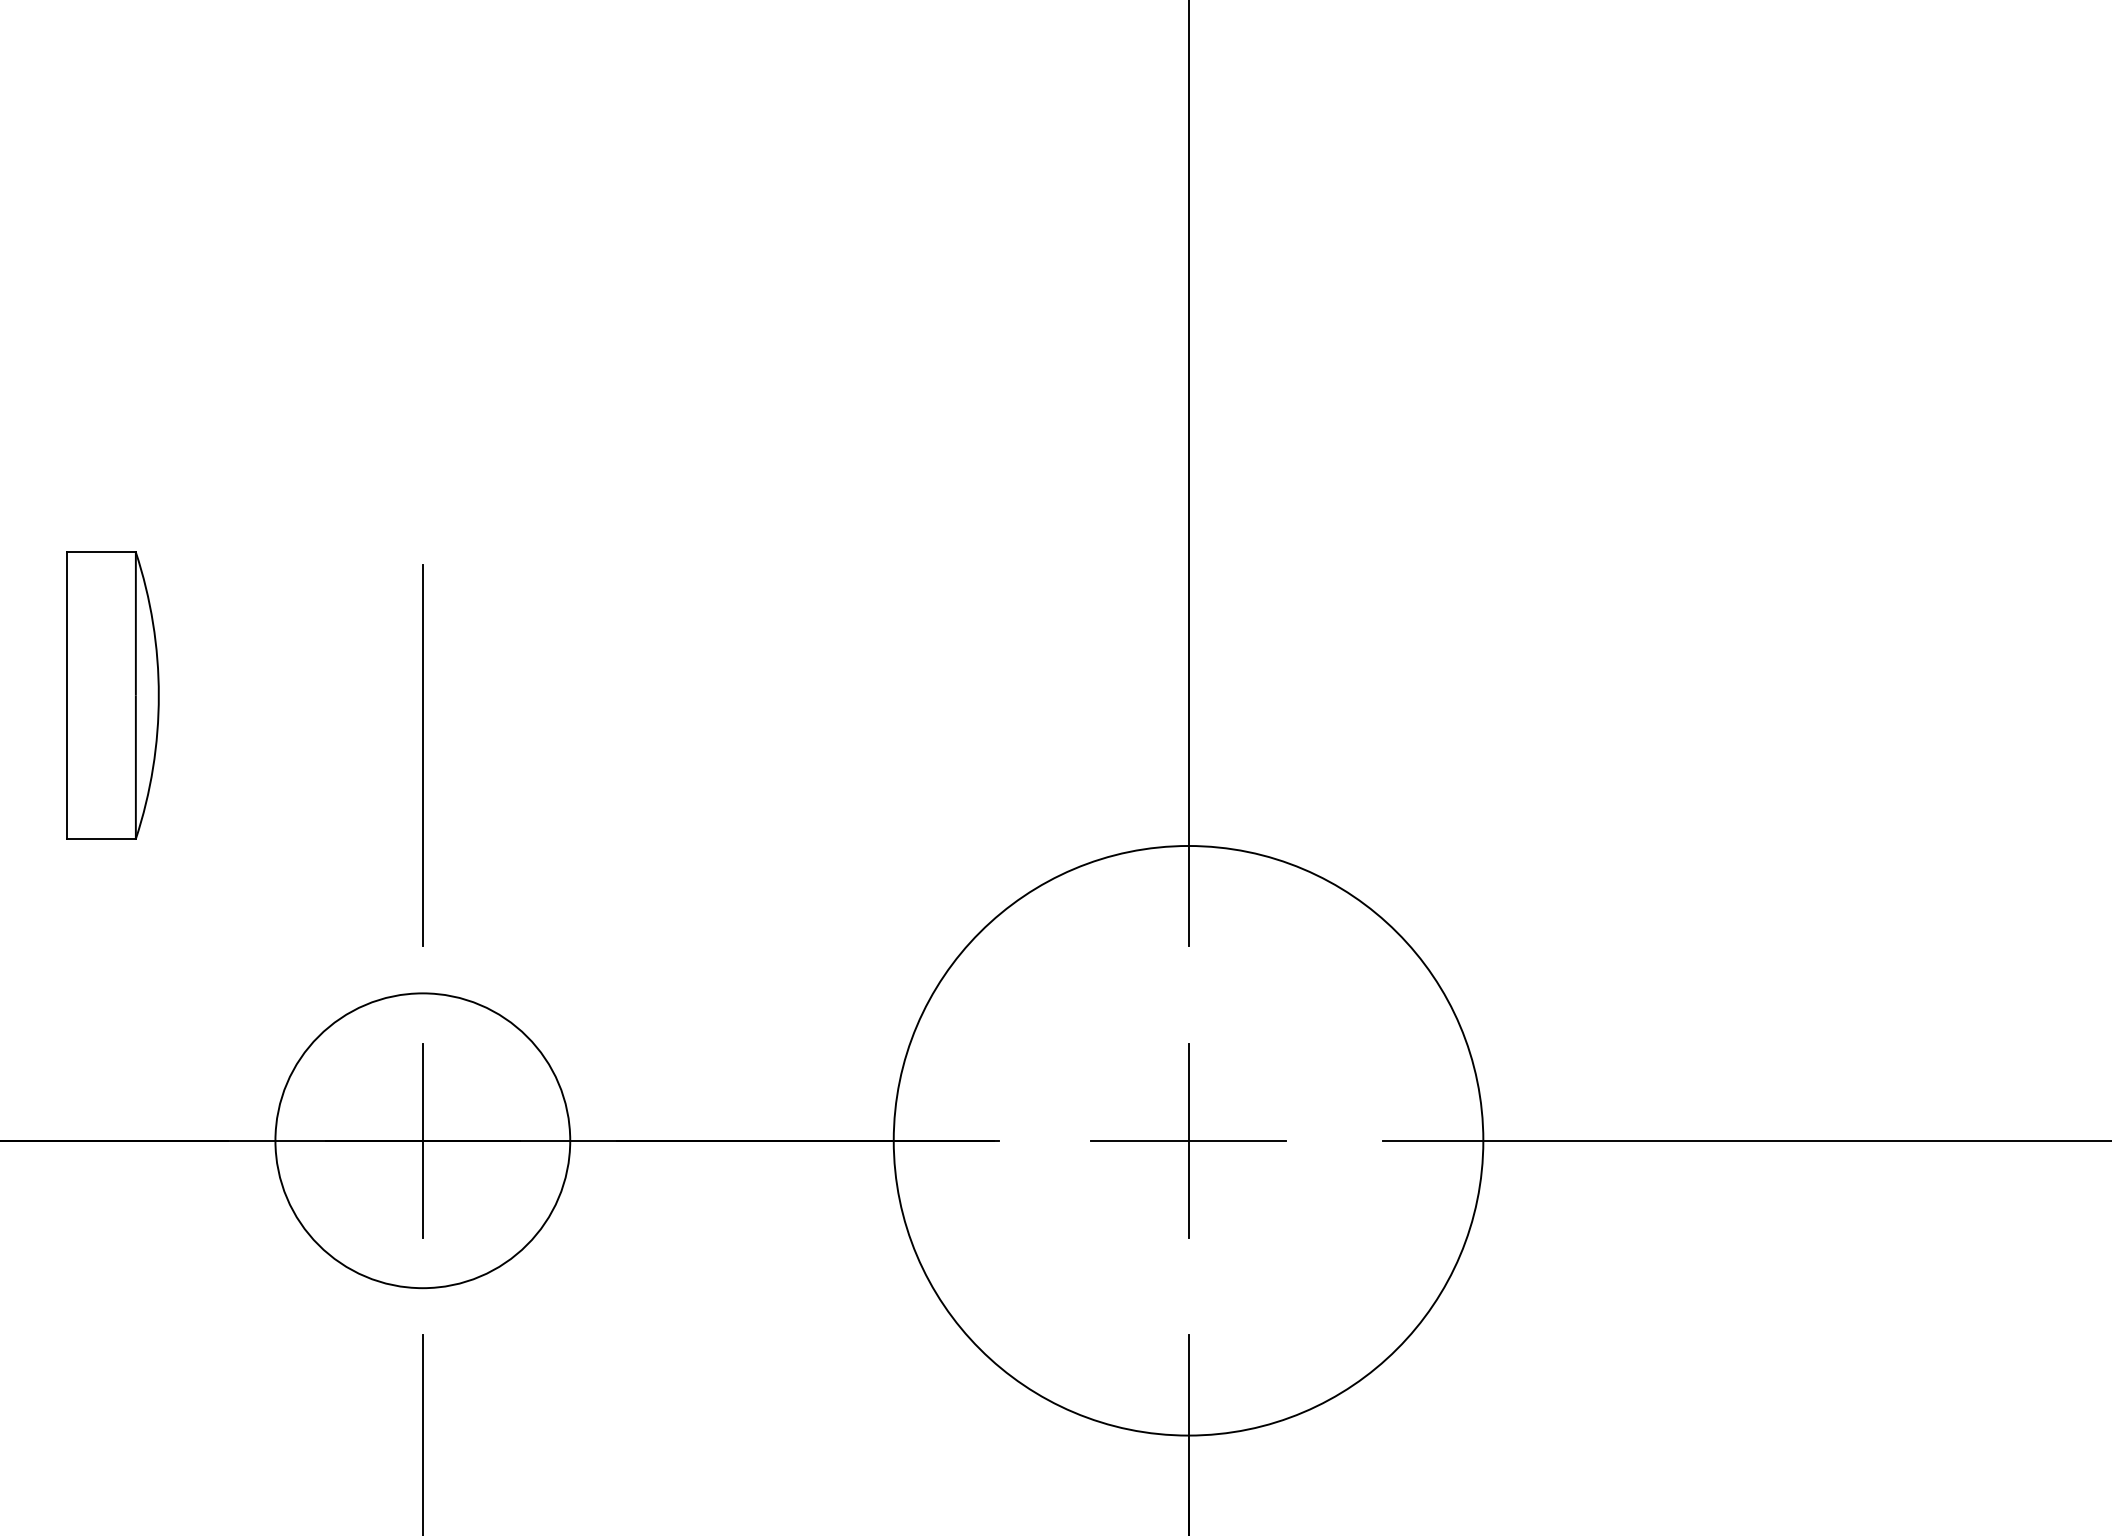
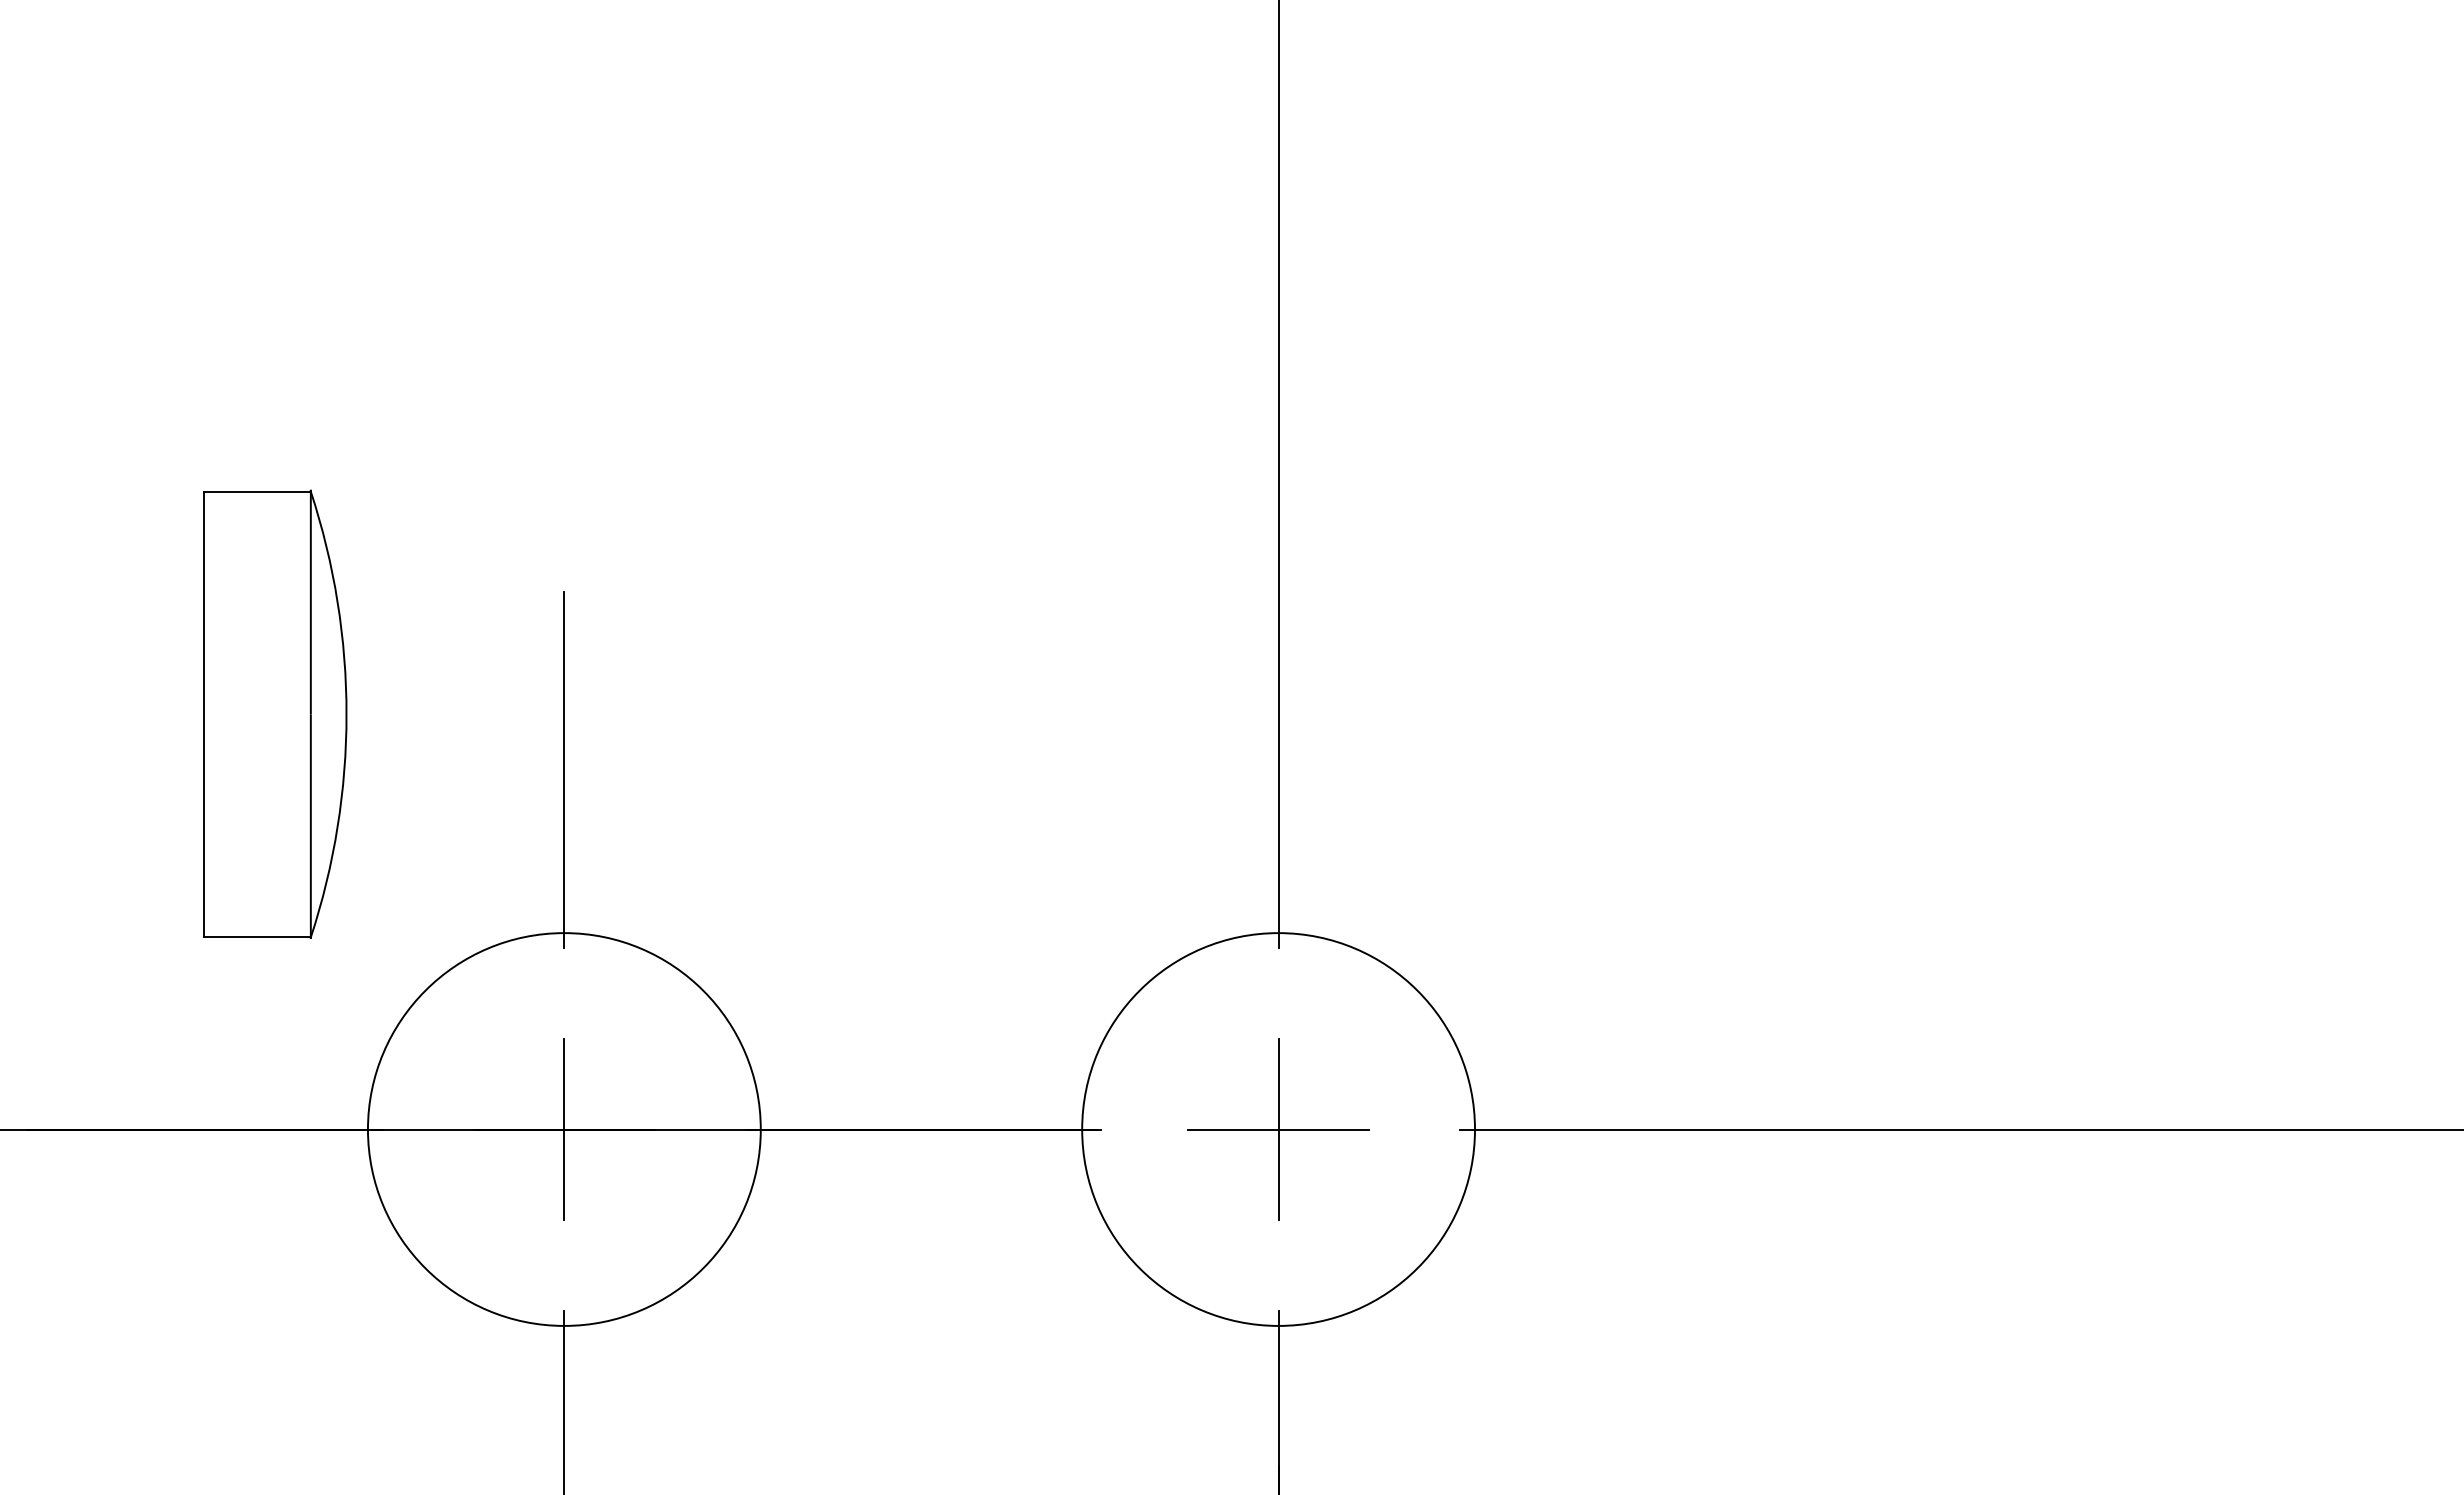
part: (113, 694) -> (275, 713), size x1.67
circle: (421, 1140) -> (563, 1129), size x1.43
circle: (1188, 1140) -> (1278, 1129), size x0.71

